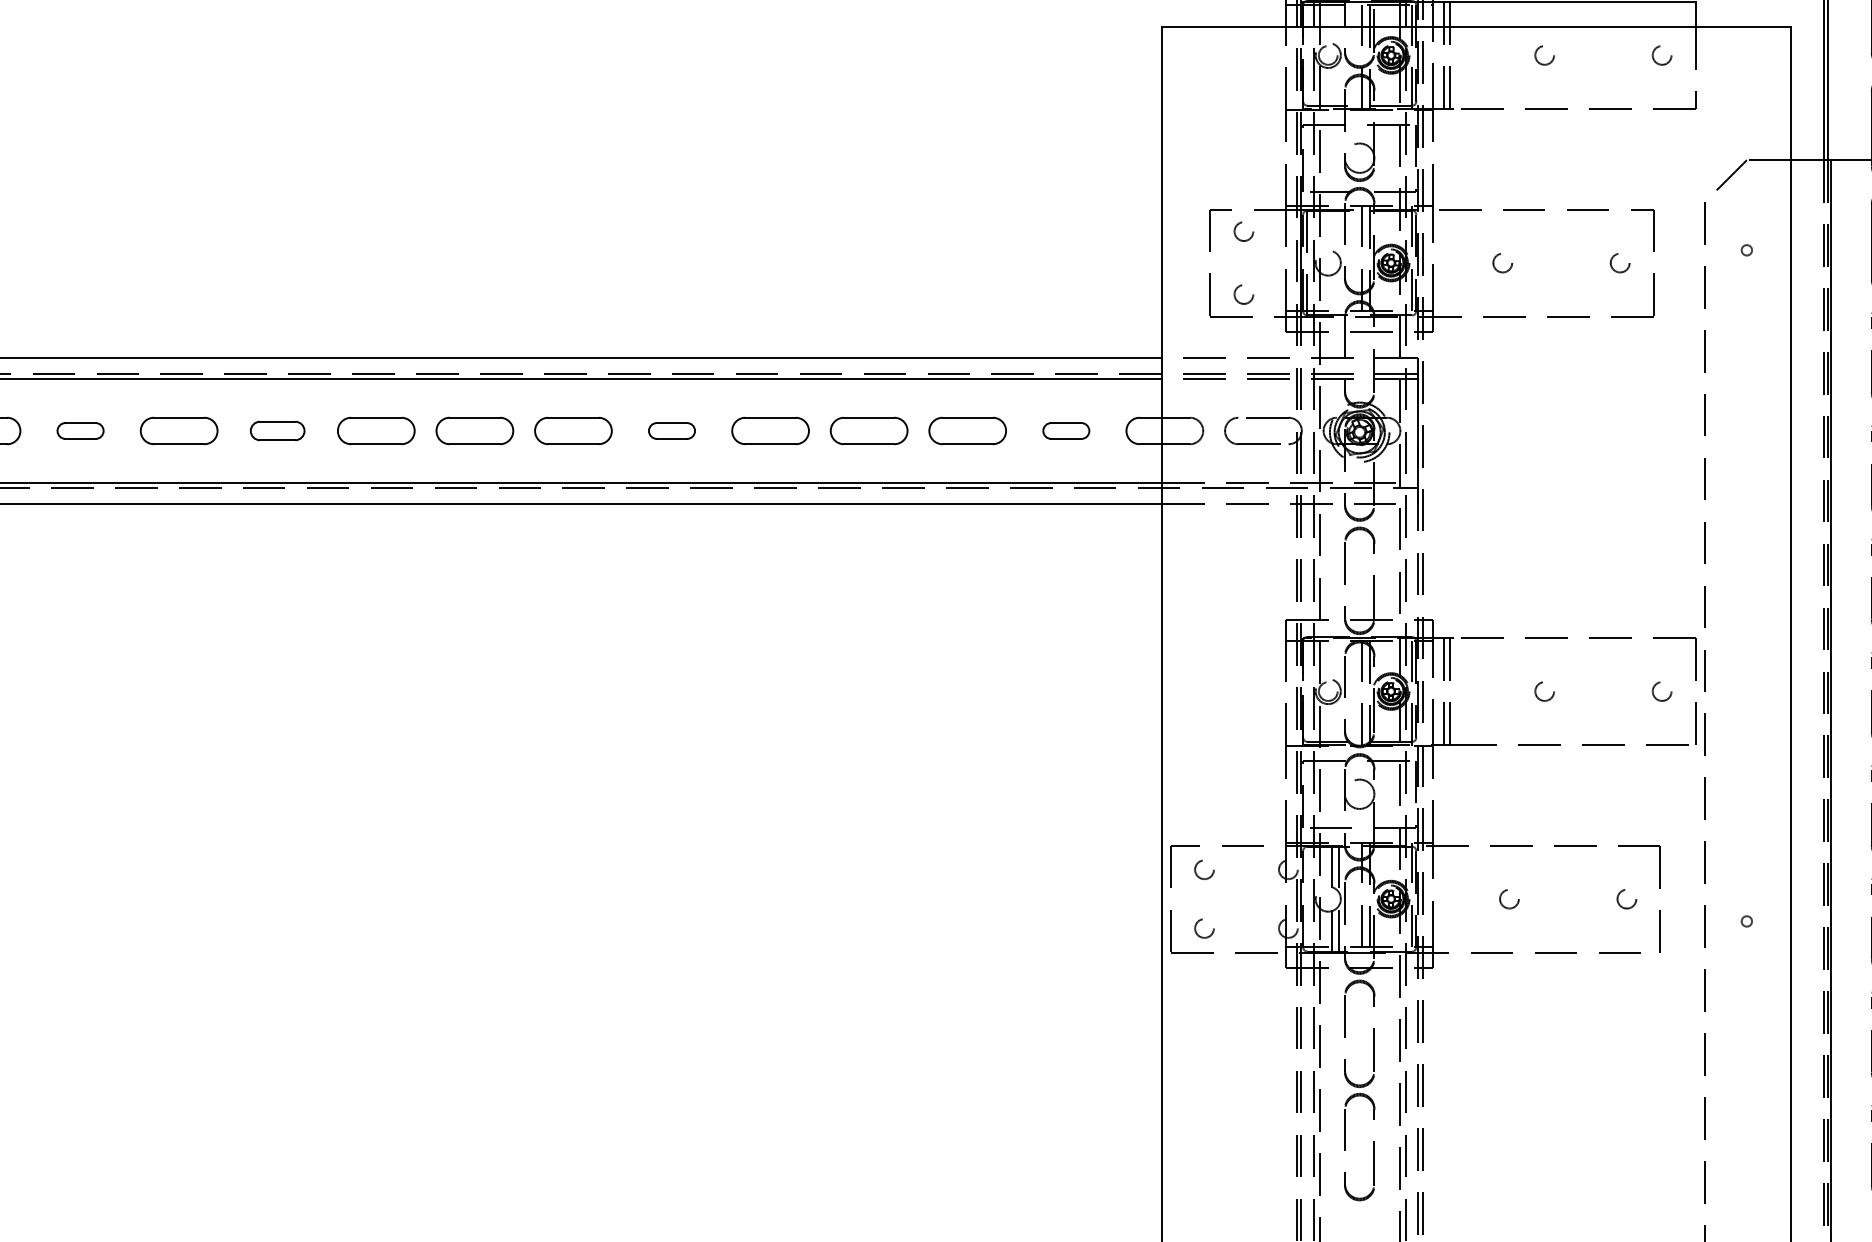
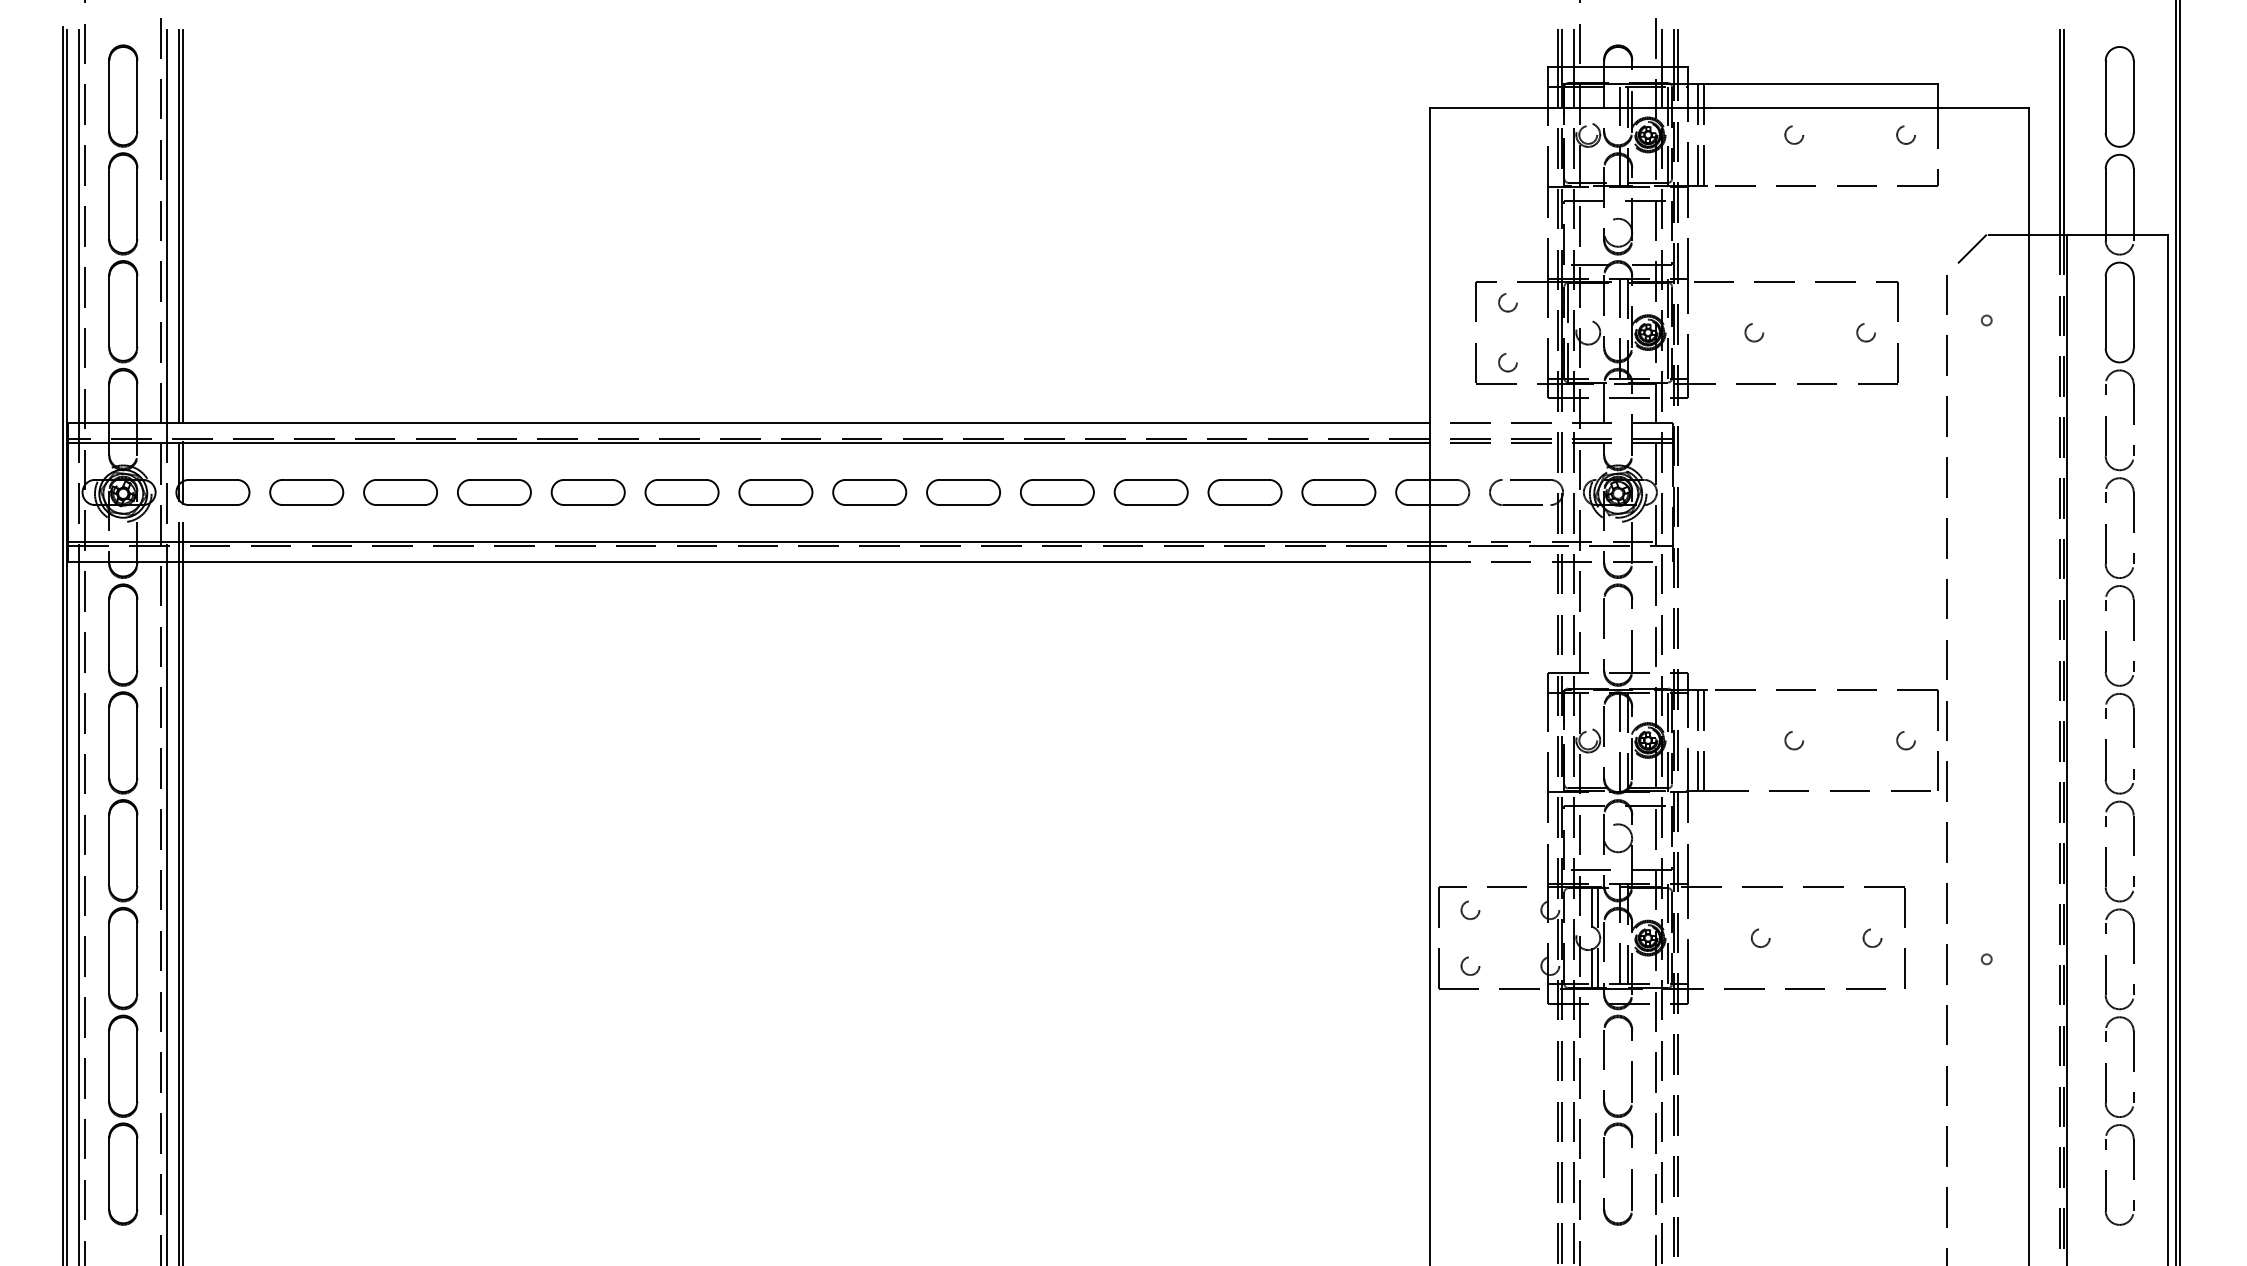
part: (80, 431) -> (400, 492), size x1.67
part: (276, 431) -> (587, 492), size x1.43
part: (671, 431) -> (963, 492), size x1.67
part: (1065, 431) -> (1338, 492), size x1.67

